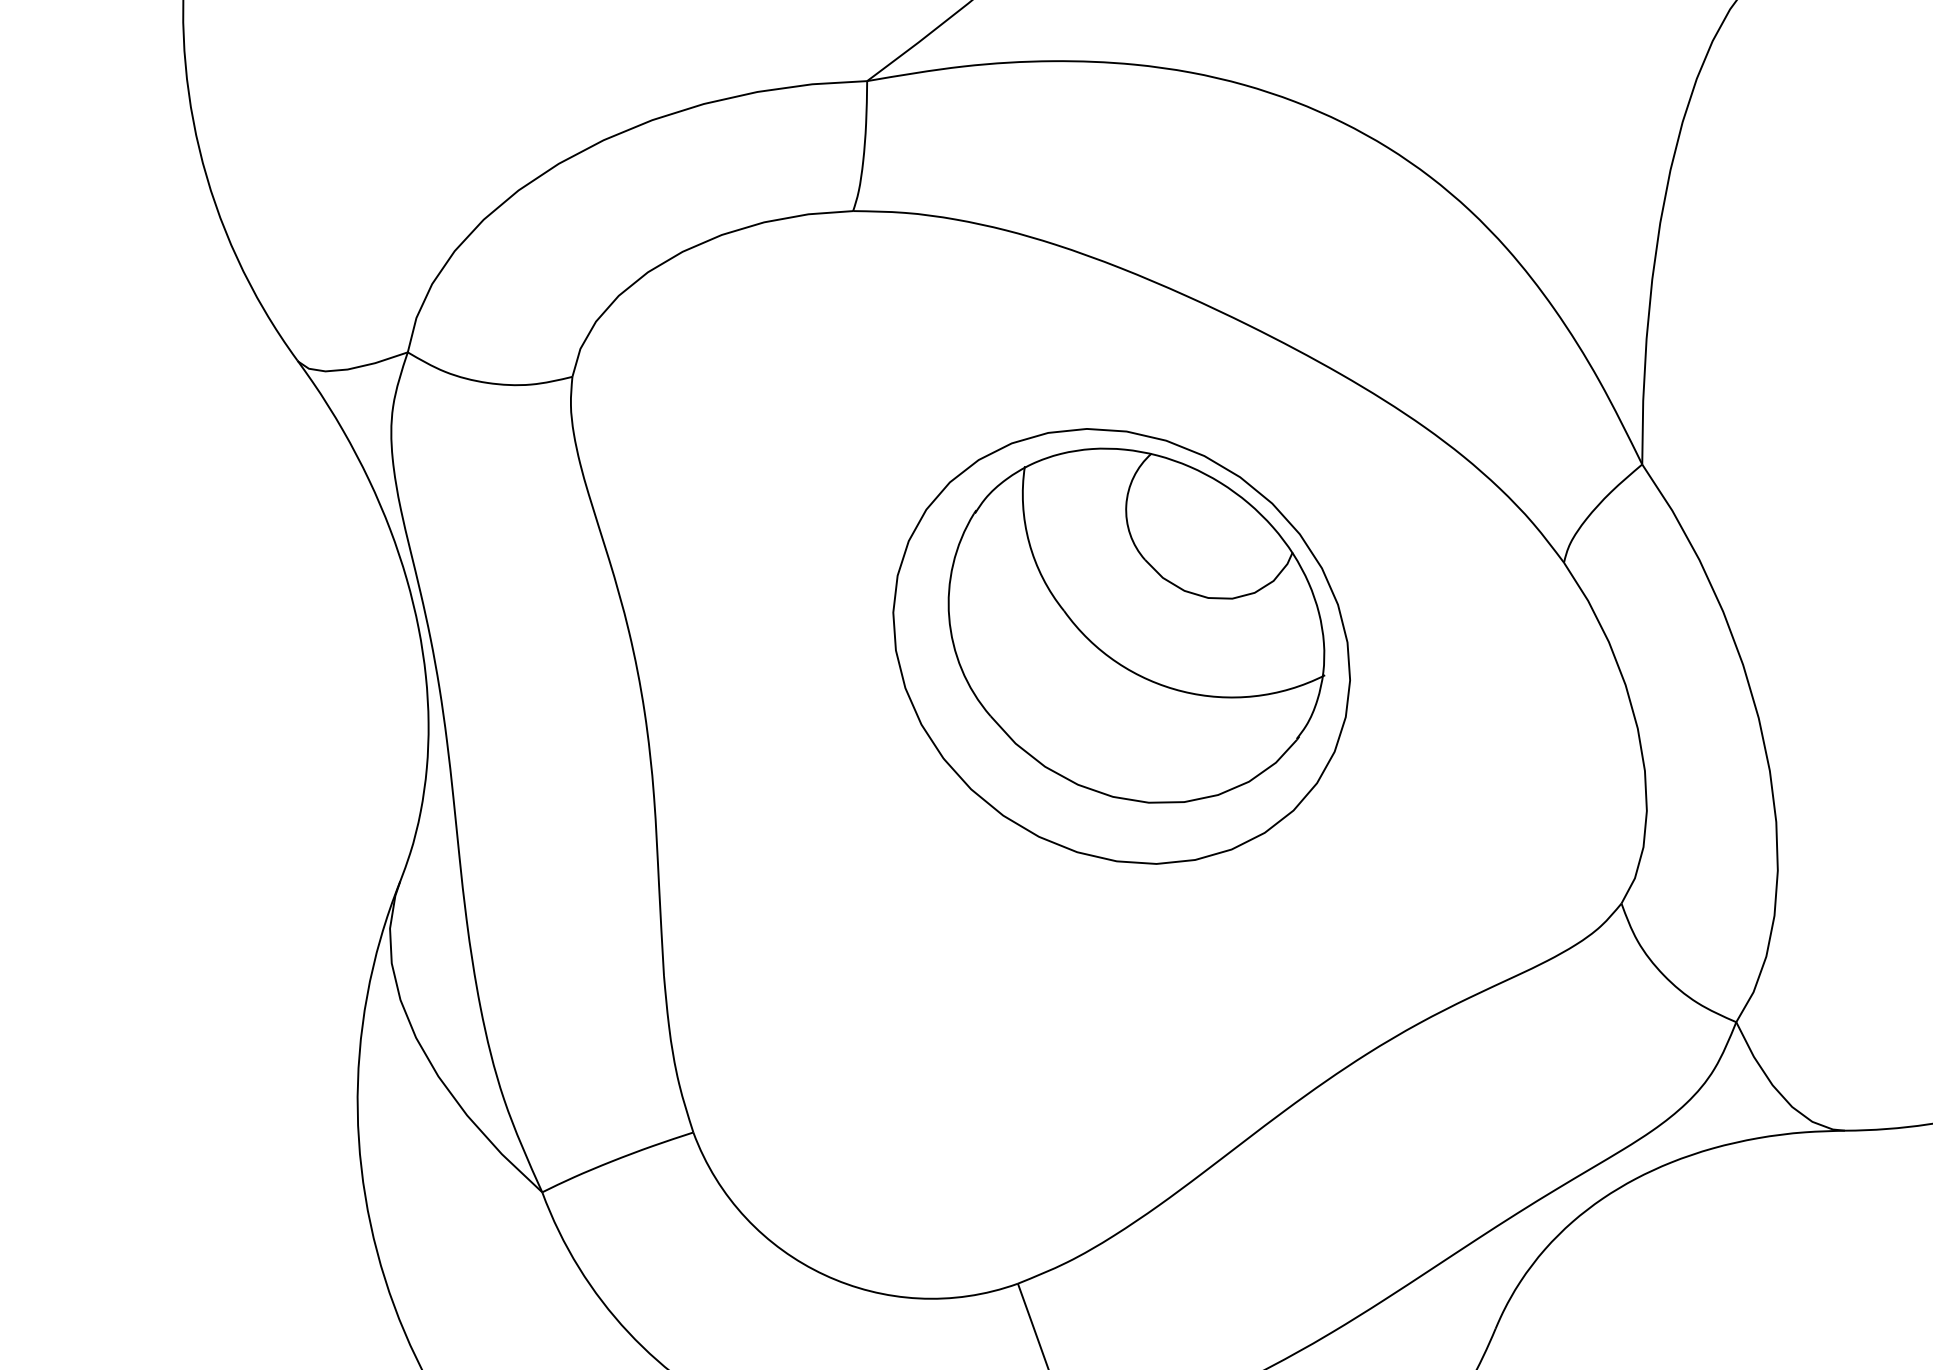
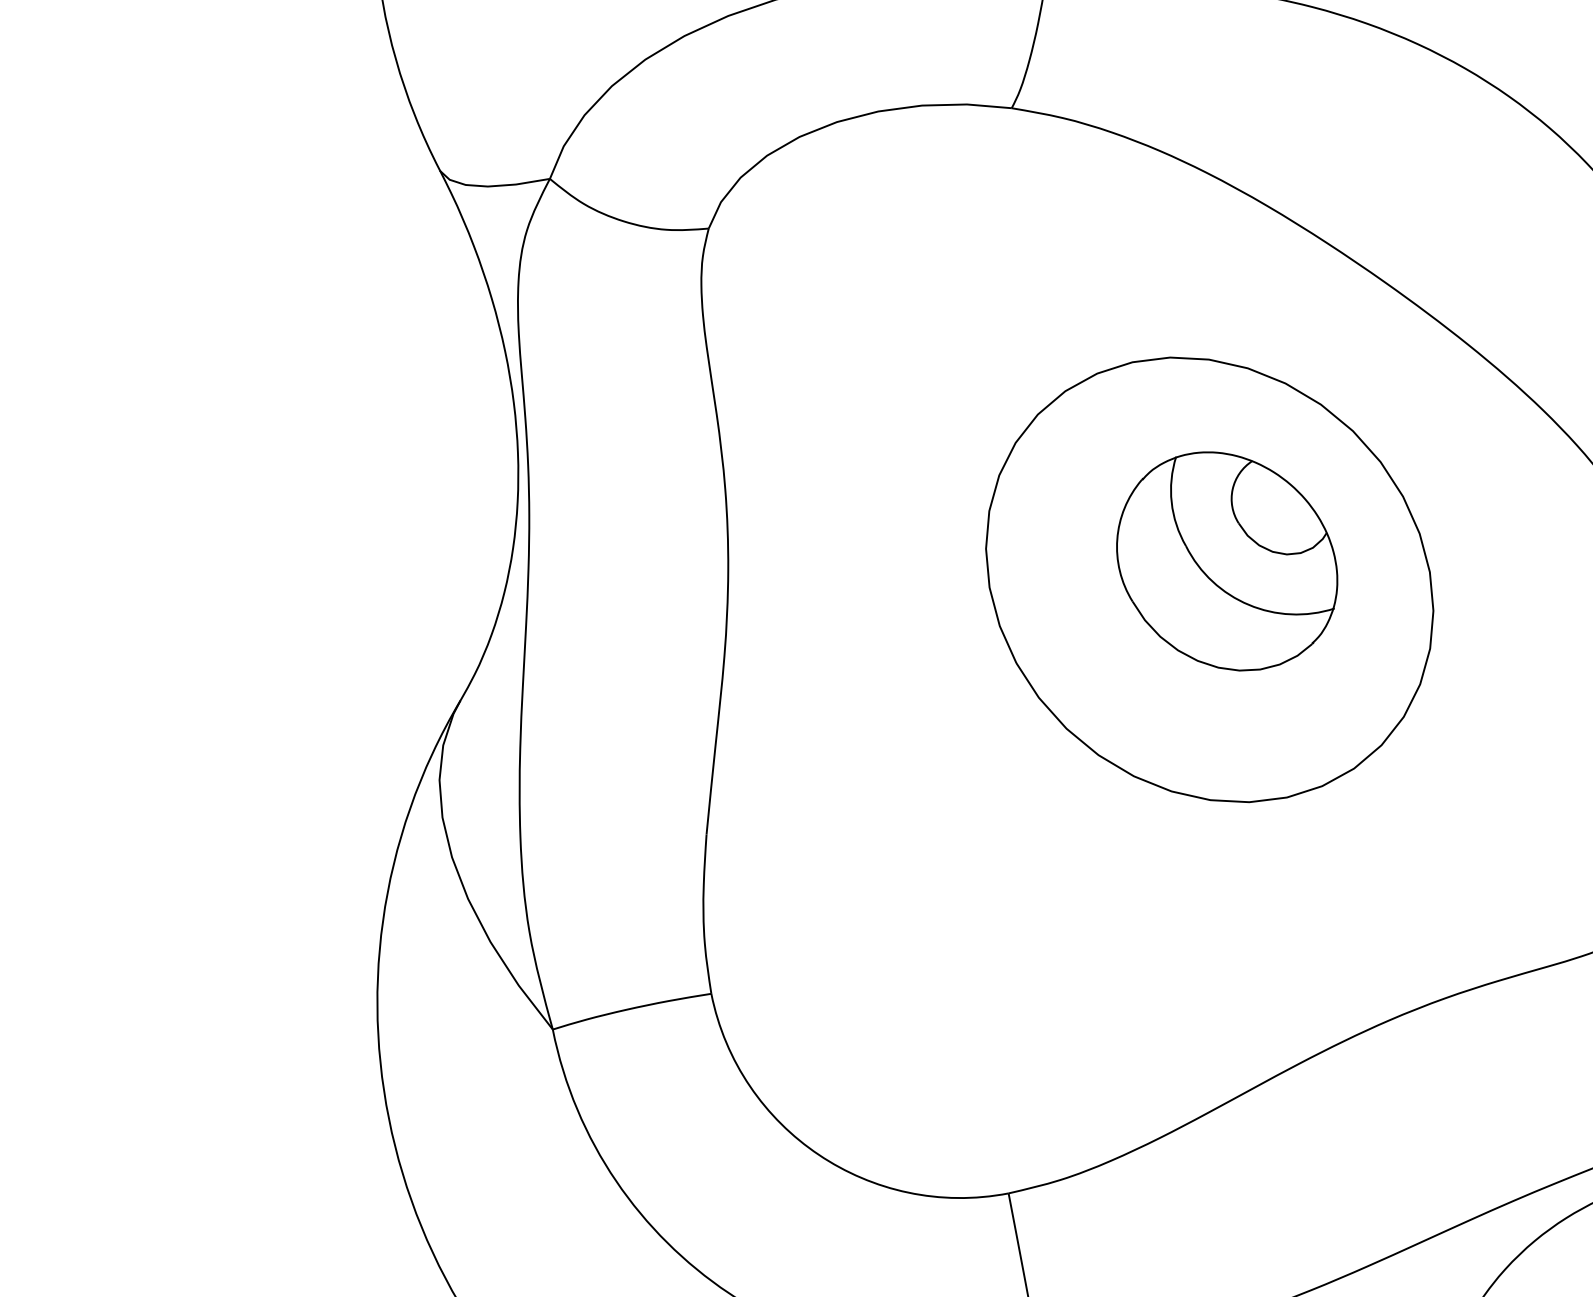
part: (1136, 625) -> (1227, 561), size x0.6

